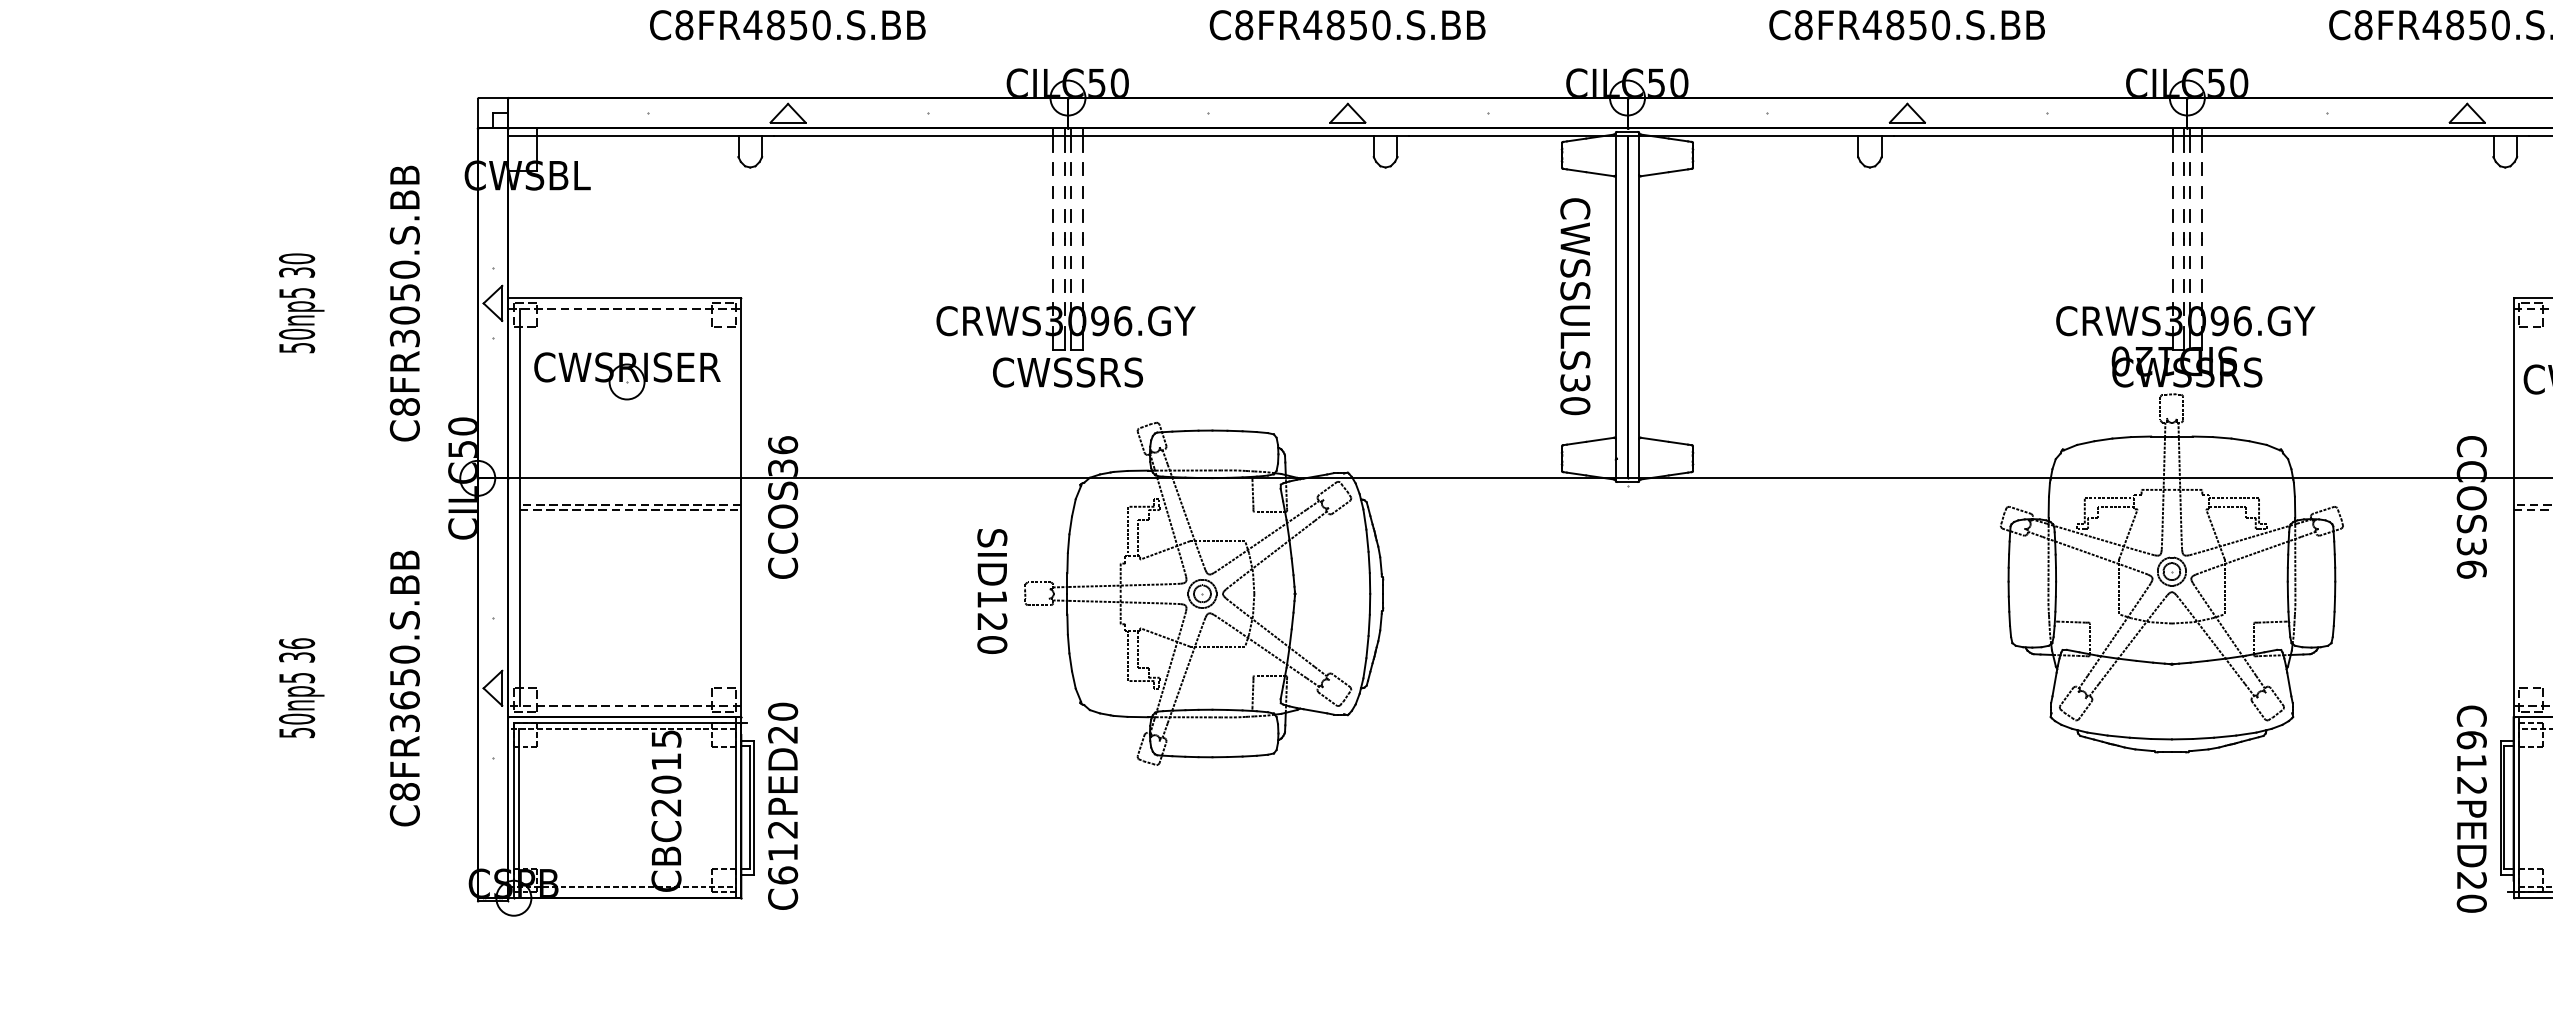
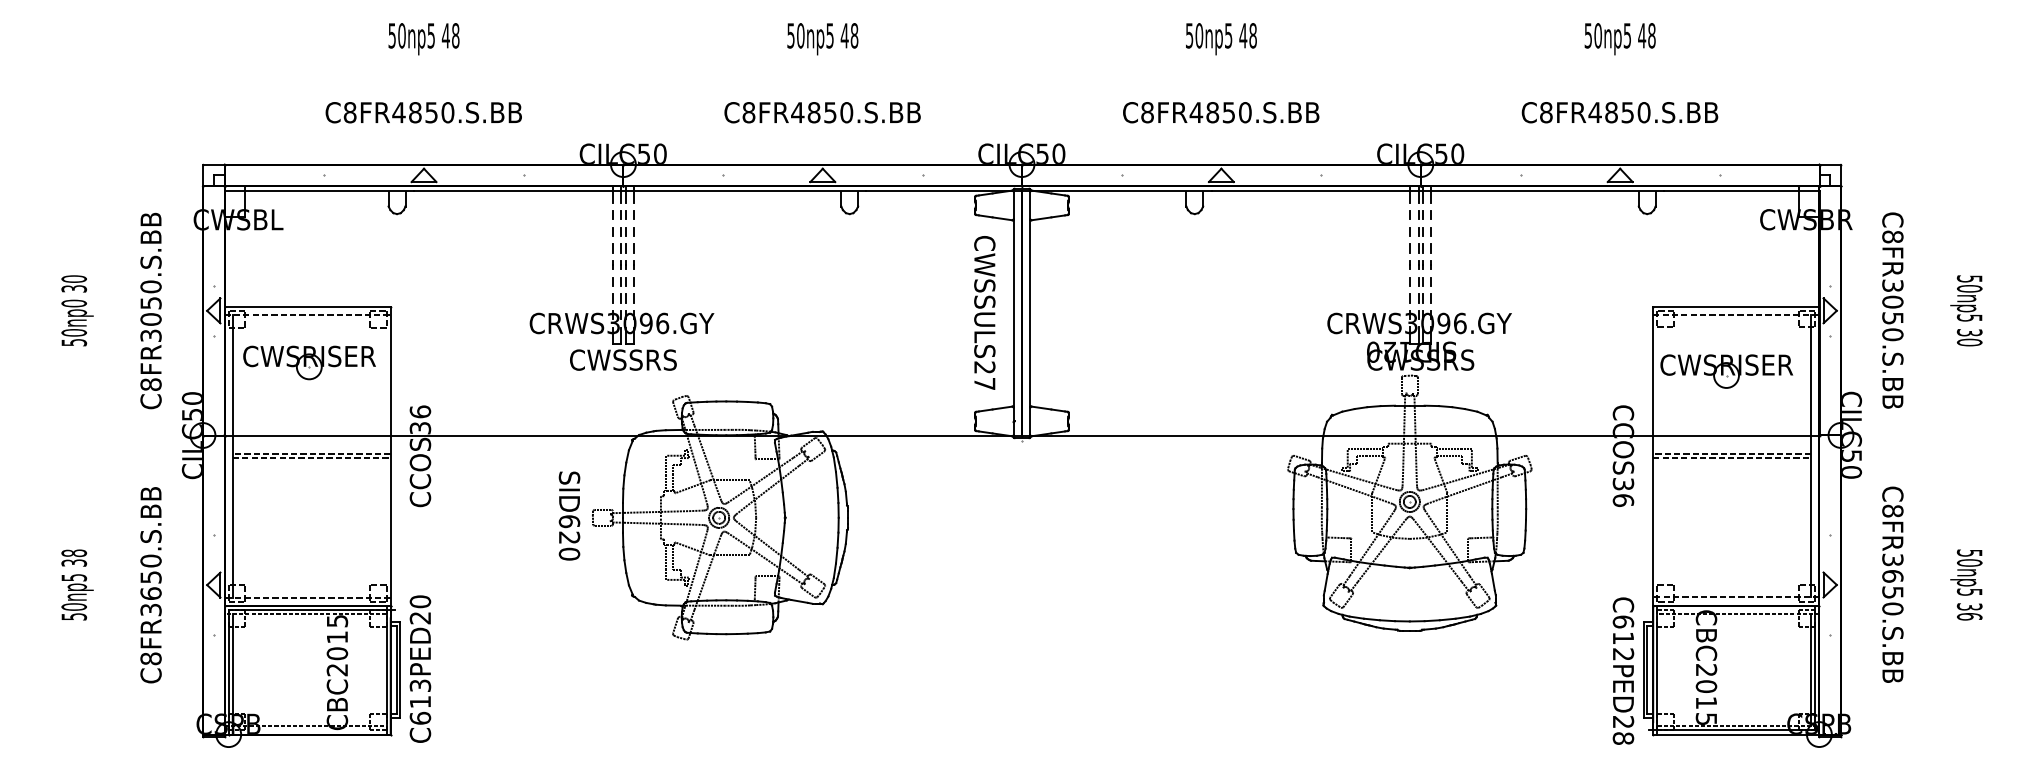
text: (297, 293) -> (74, 303), 50np5 -> 50np0
text: (1574, 394) -> (984, 375), CWSSULS30 -> CWSSULS27
text: (992, 599) -> (569, 521), SID120 -> SID620
text: (296, 644) -> (73, 553), 36 -> 38
text: (783, 829) -> (420, 685), C612PED20 -> C613PED20
text: (2471, 903) -> (1623, 738), C612PED20 -> C612PED28

